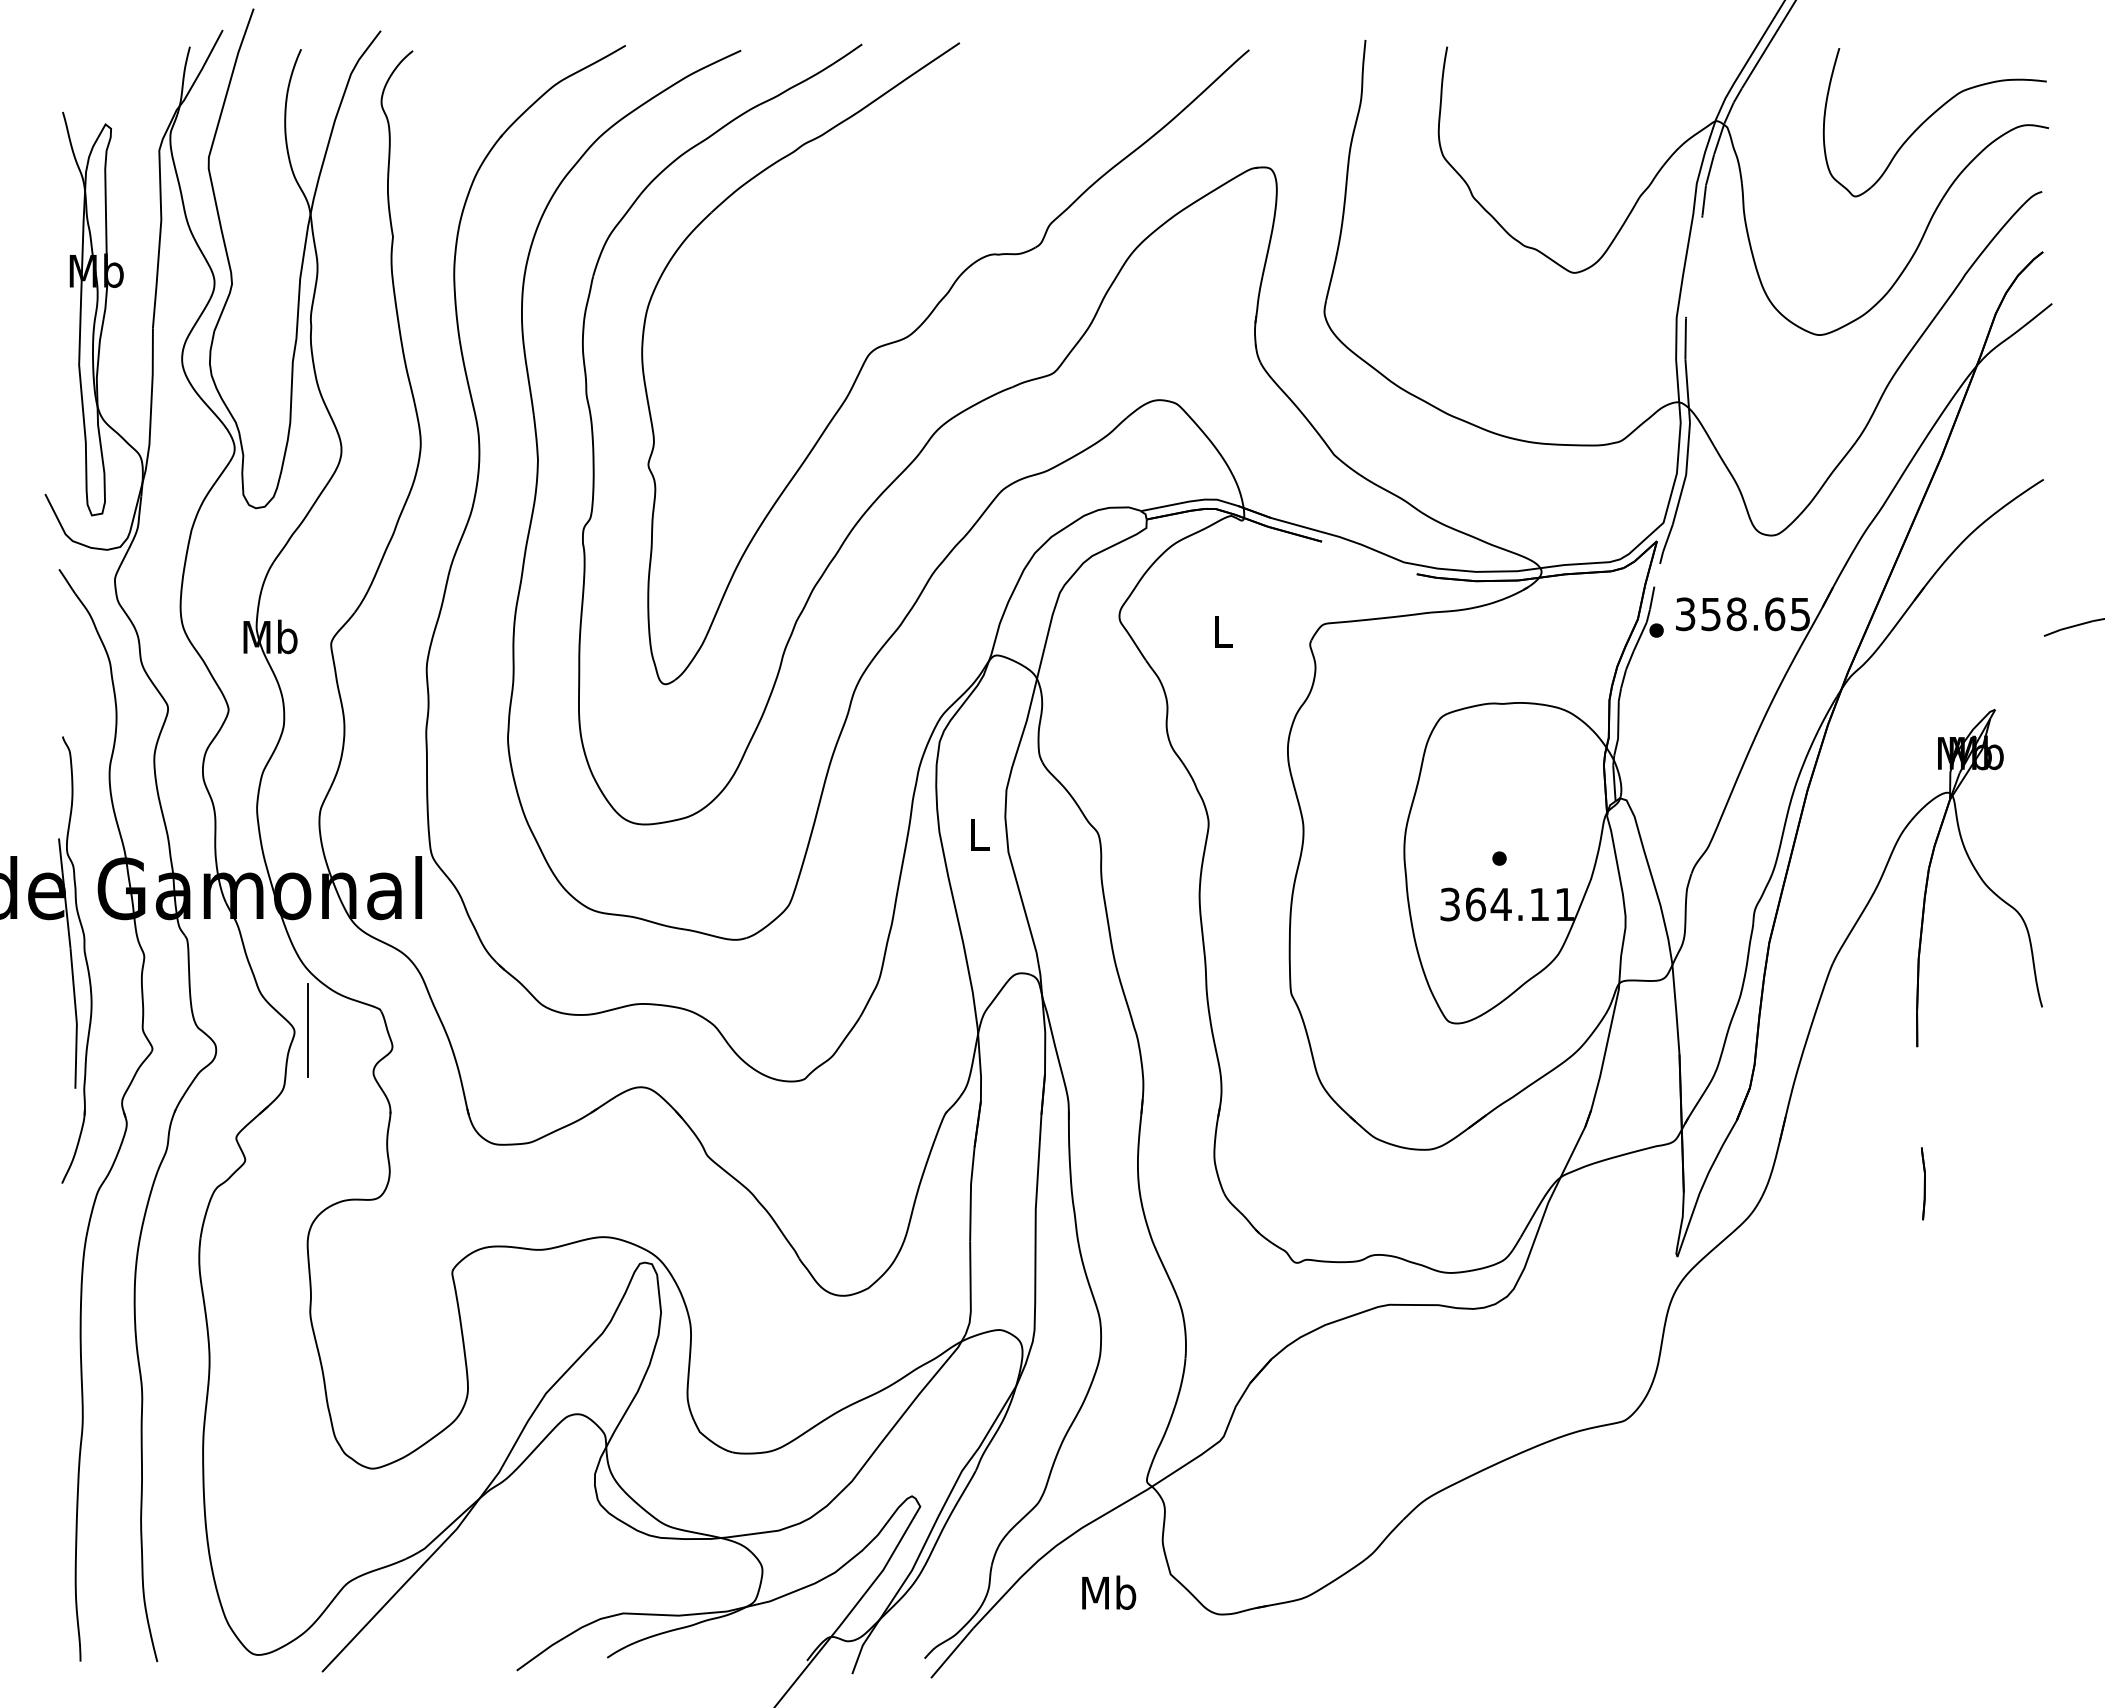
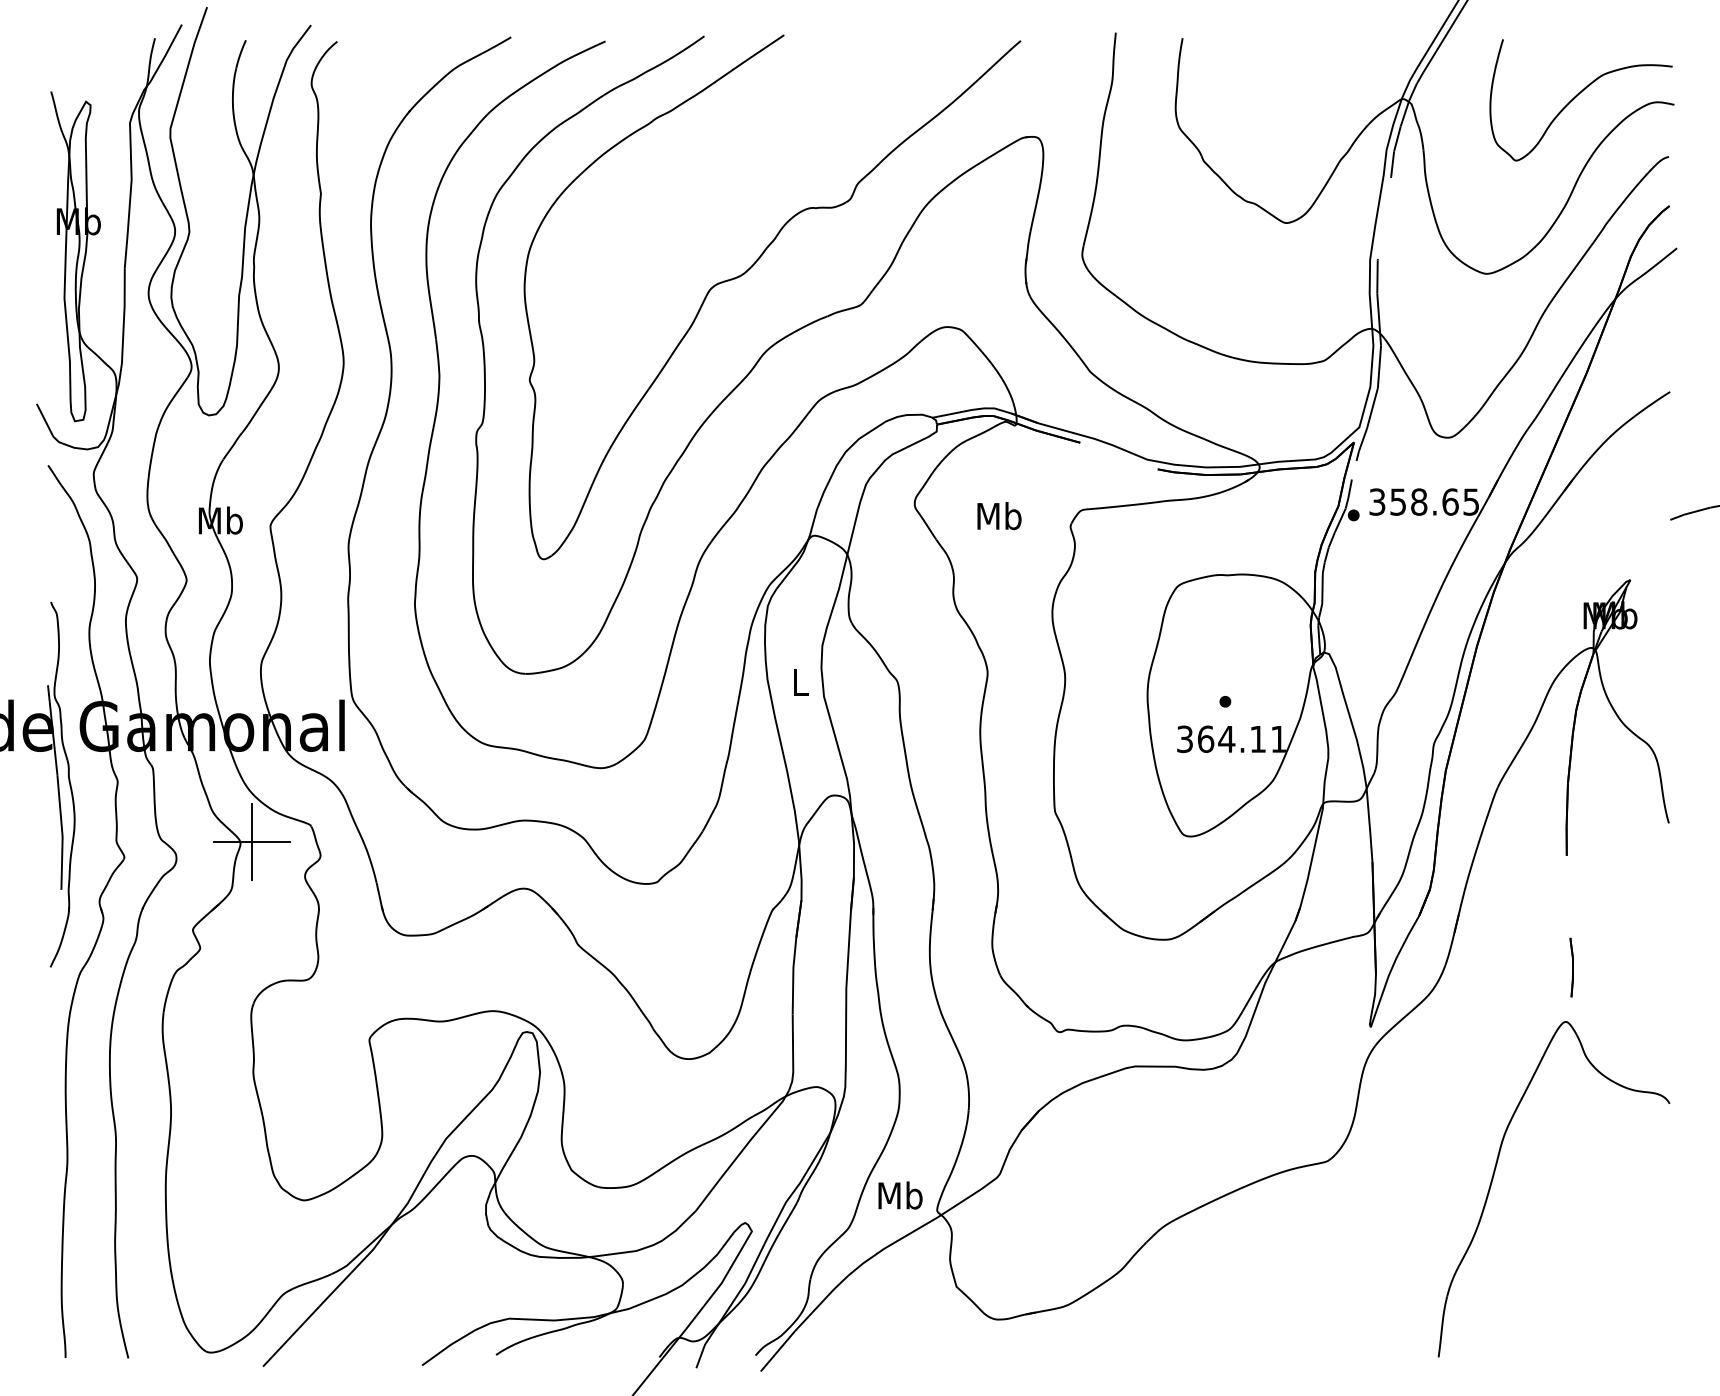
text: (1223, 631) -> (999, 516), L -> Mb
line: (307, 1030) -> (251, 842), added
part: (1830, 1431) -> (1495, 1169), added
text: (1109, 1592) -> (900, 1195), moved

